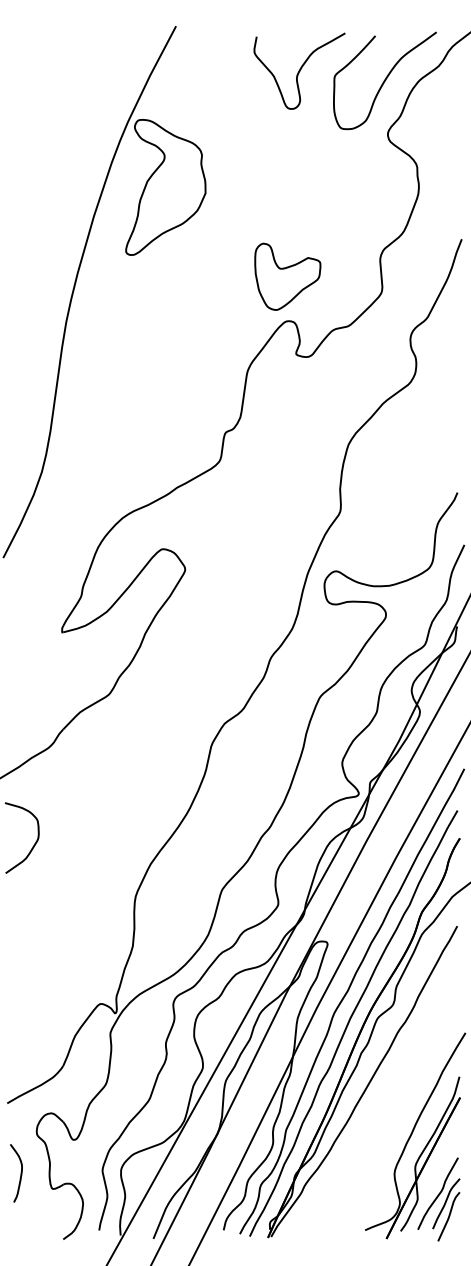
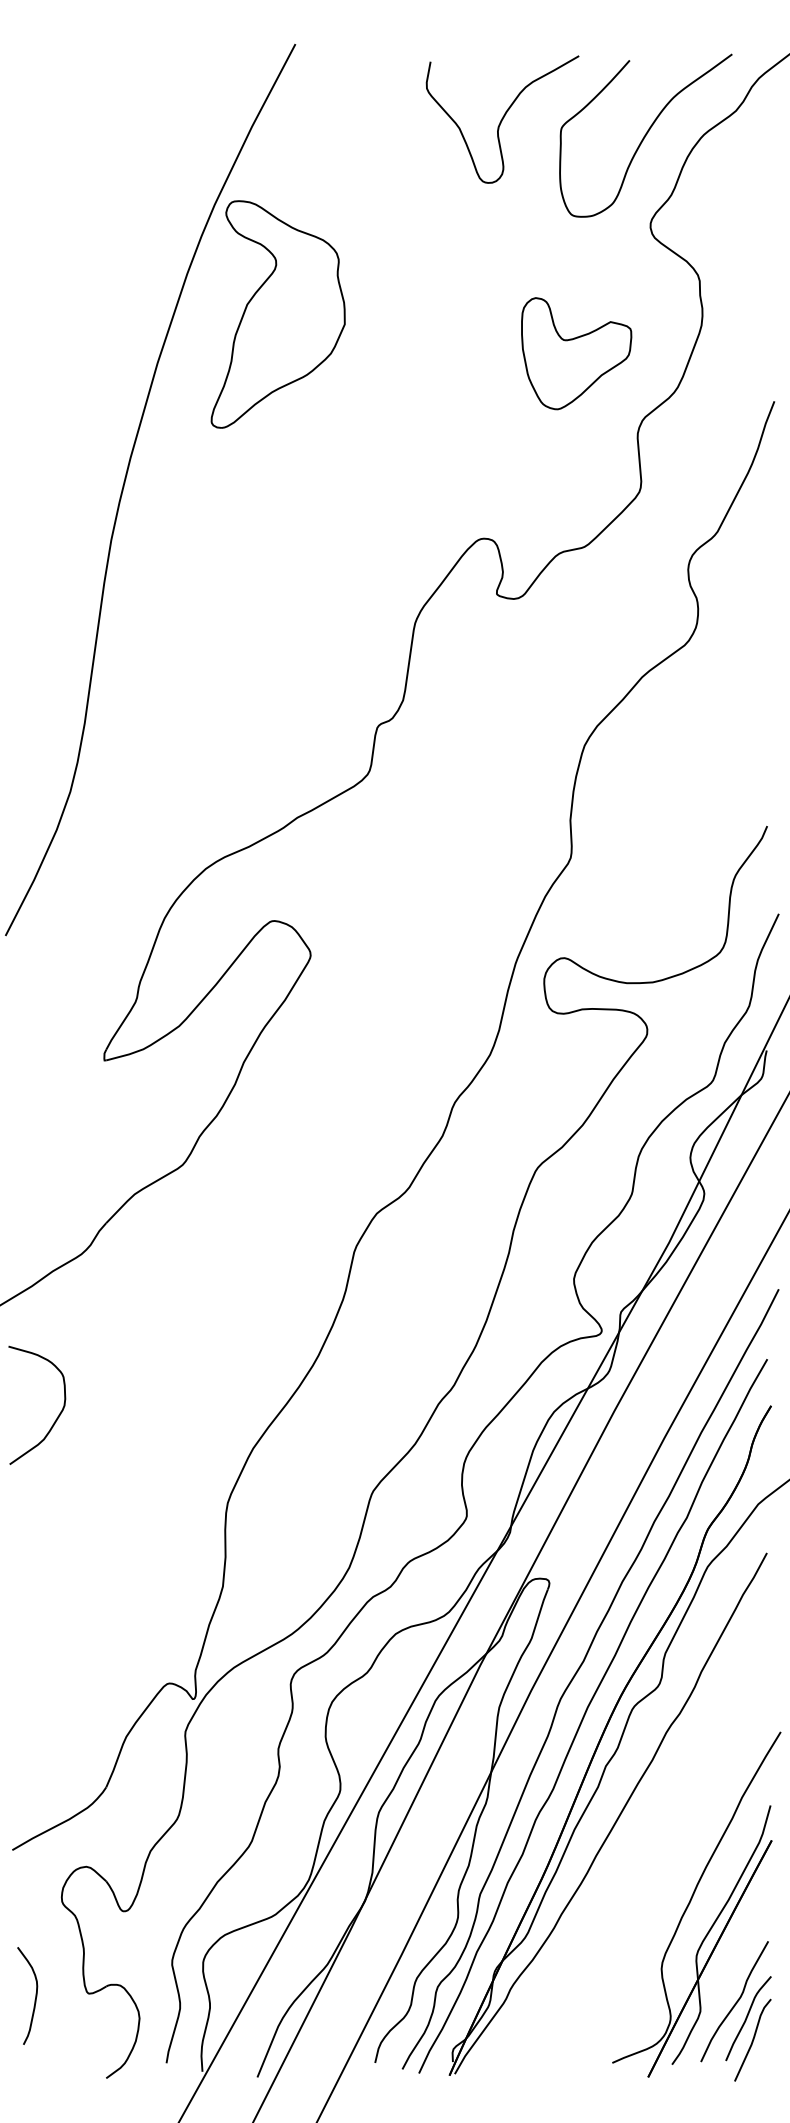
part: (287, 276) -> (576, 353), moved
curve: (20, 1173) -> (34, 1996), moved

